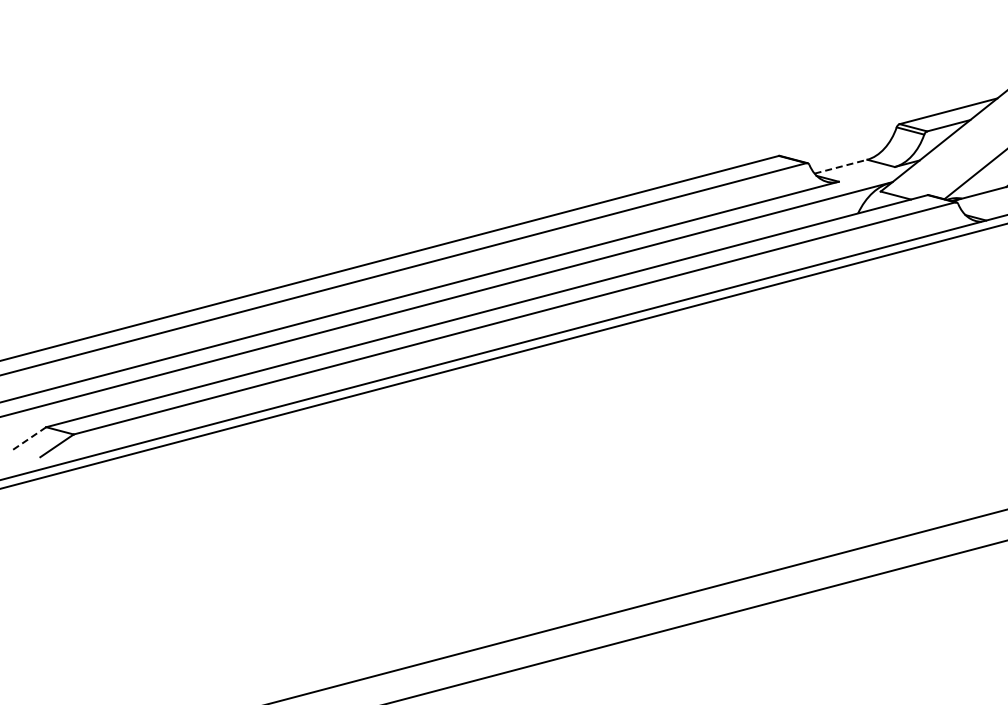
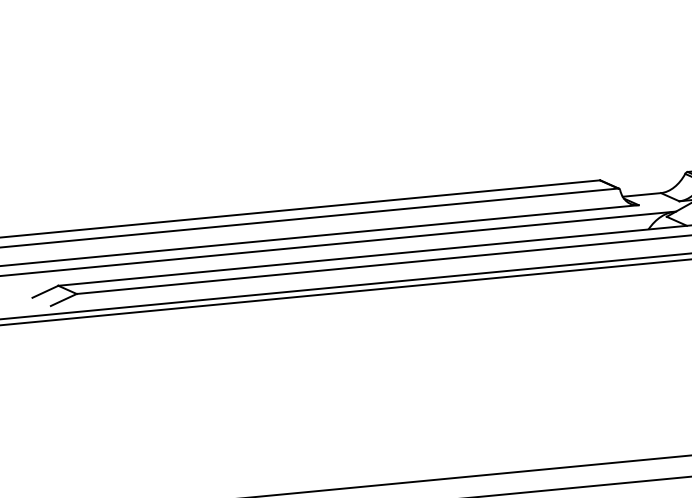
line: (841, 166) -> (642, 194), dashed -> solid
line: (29, 438) -> (45, 291), dashed -> solid

